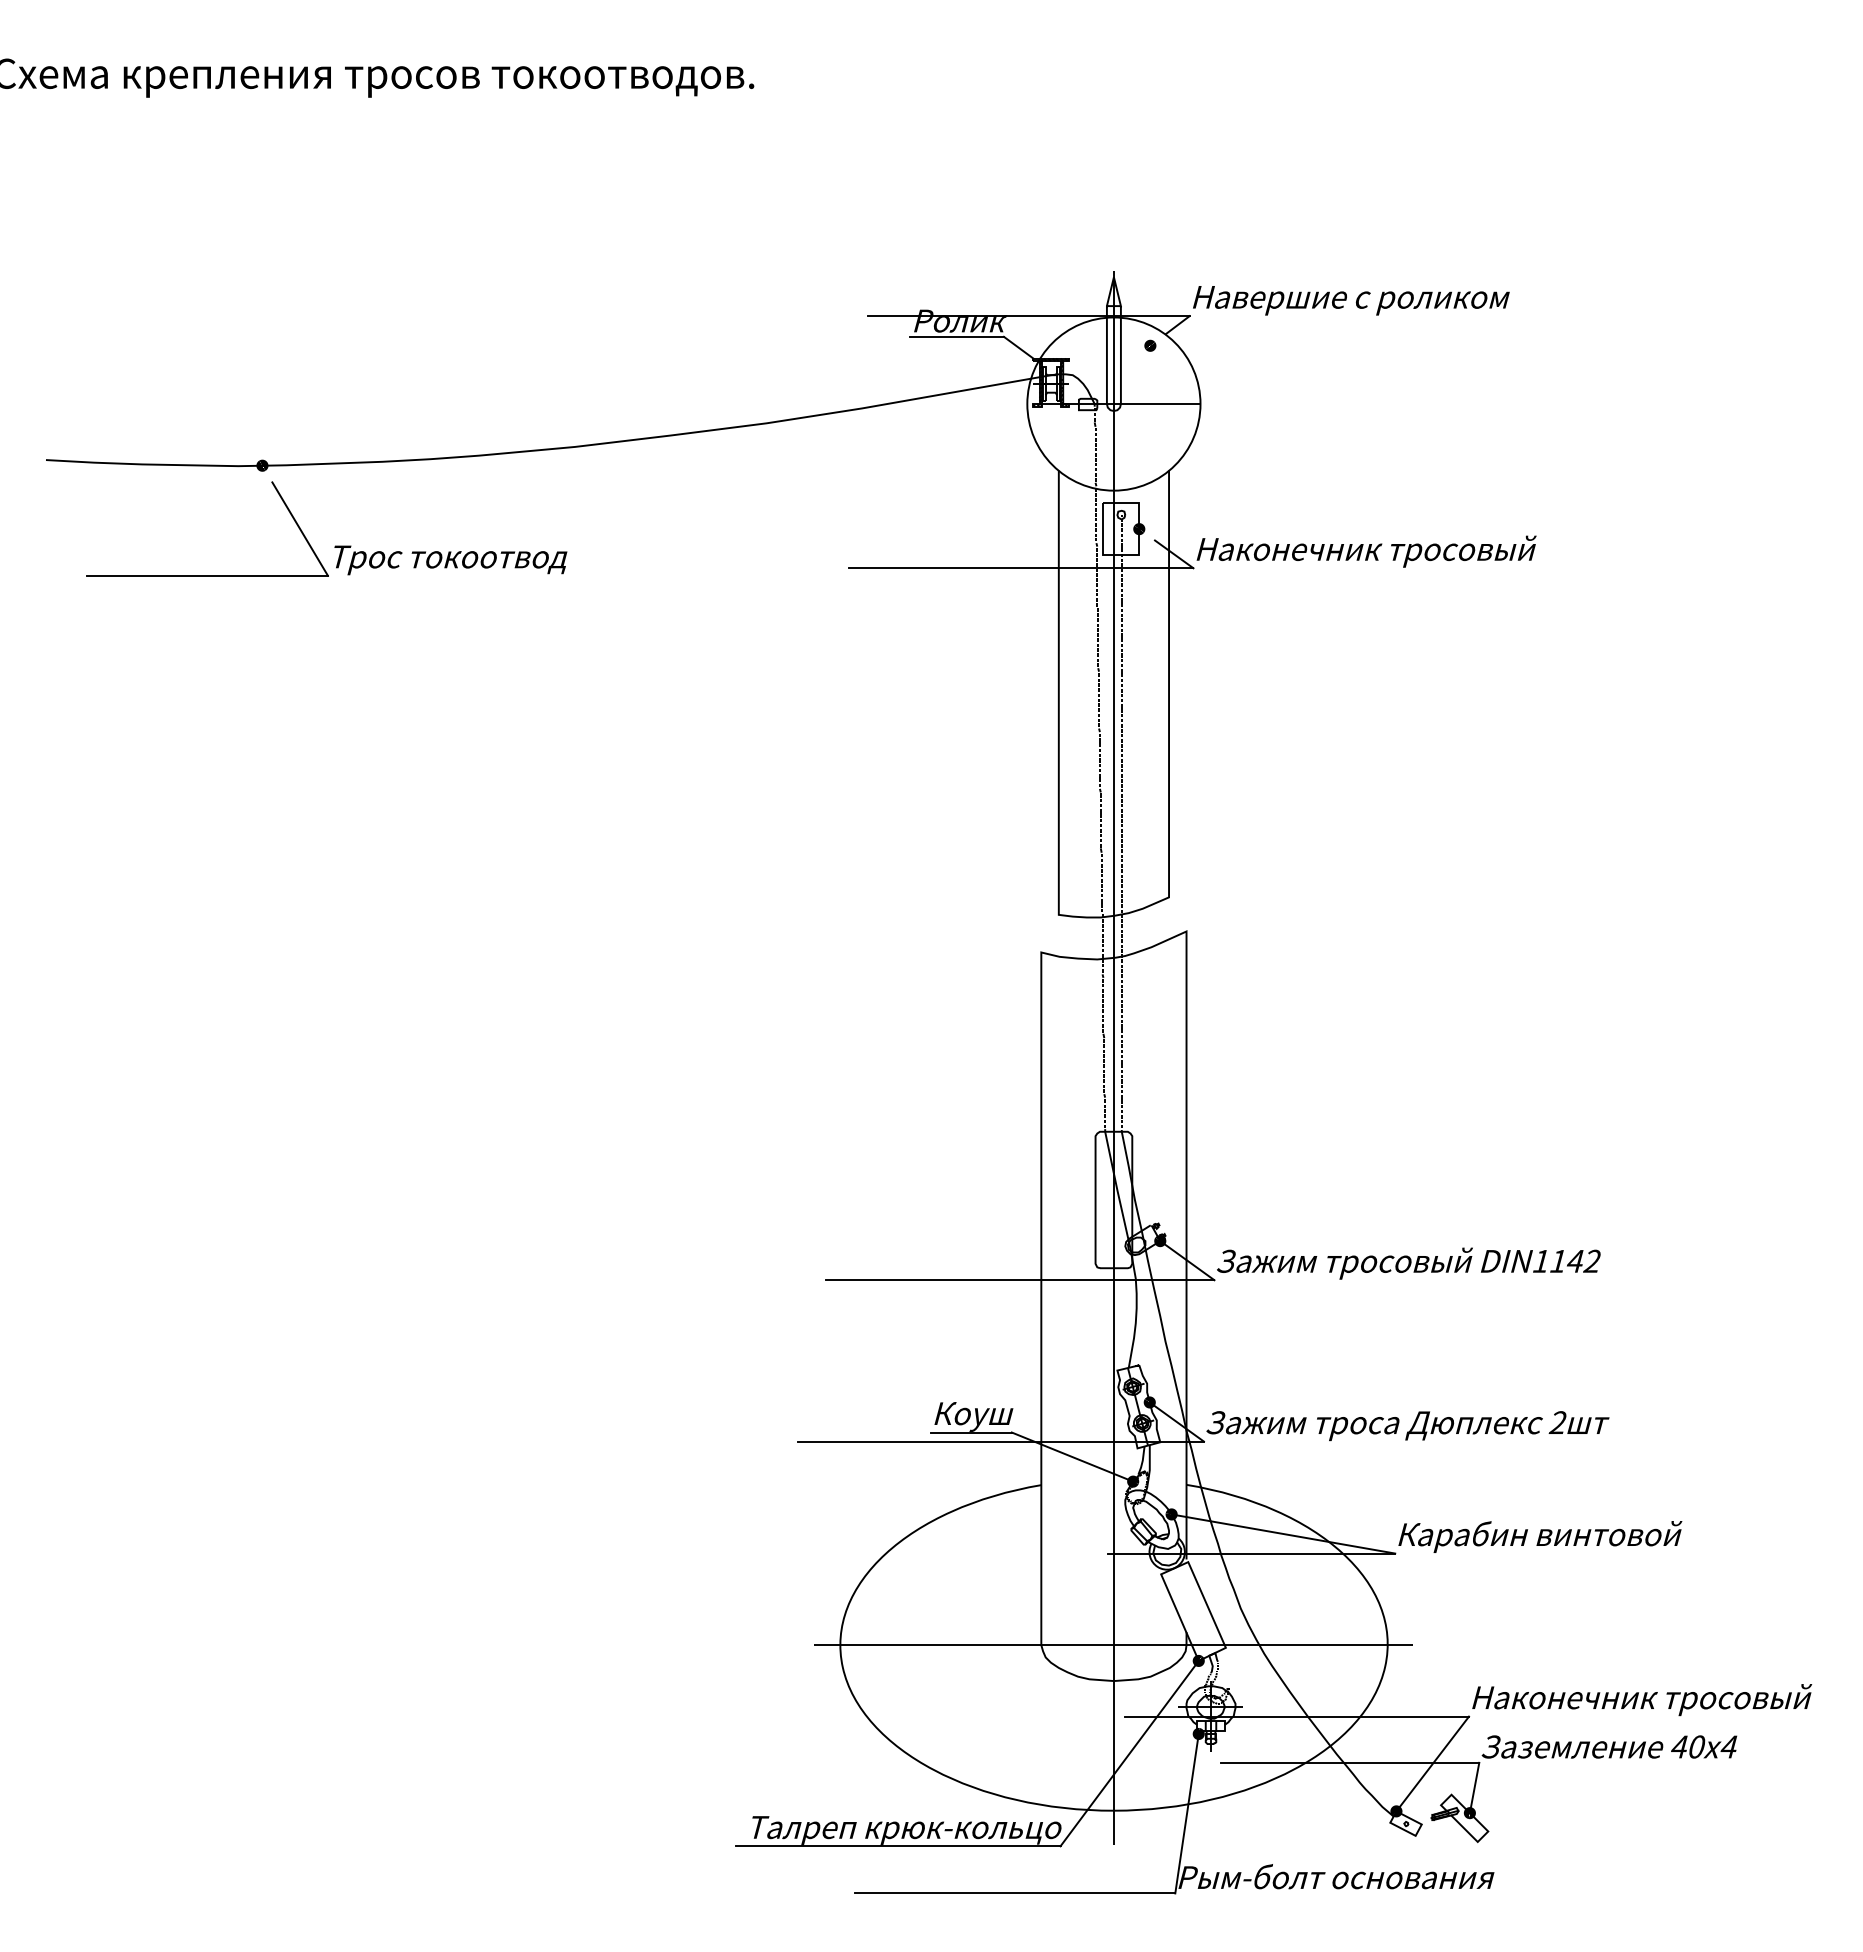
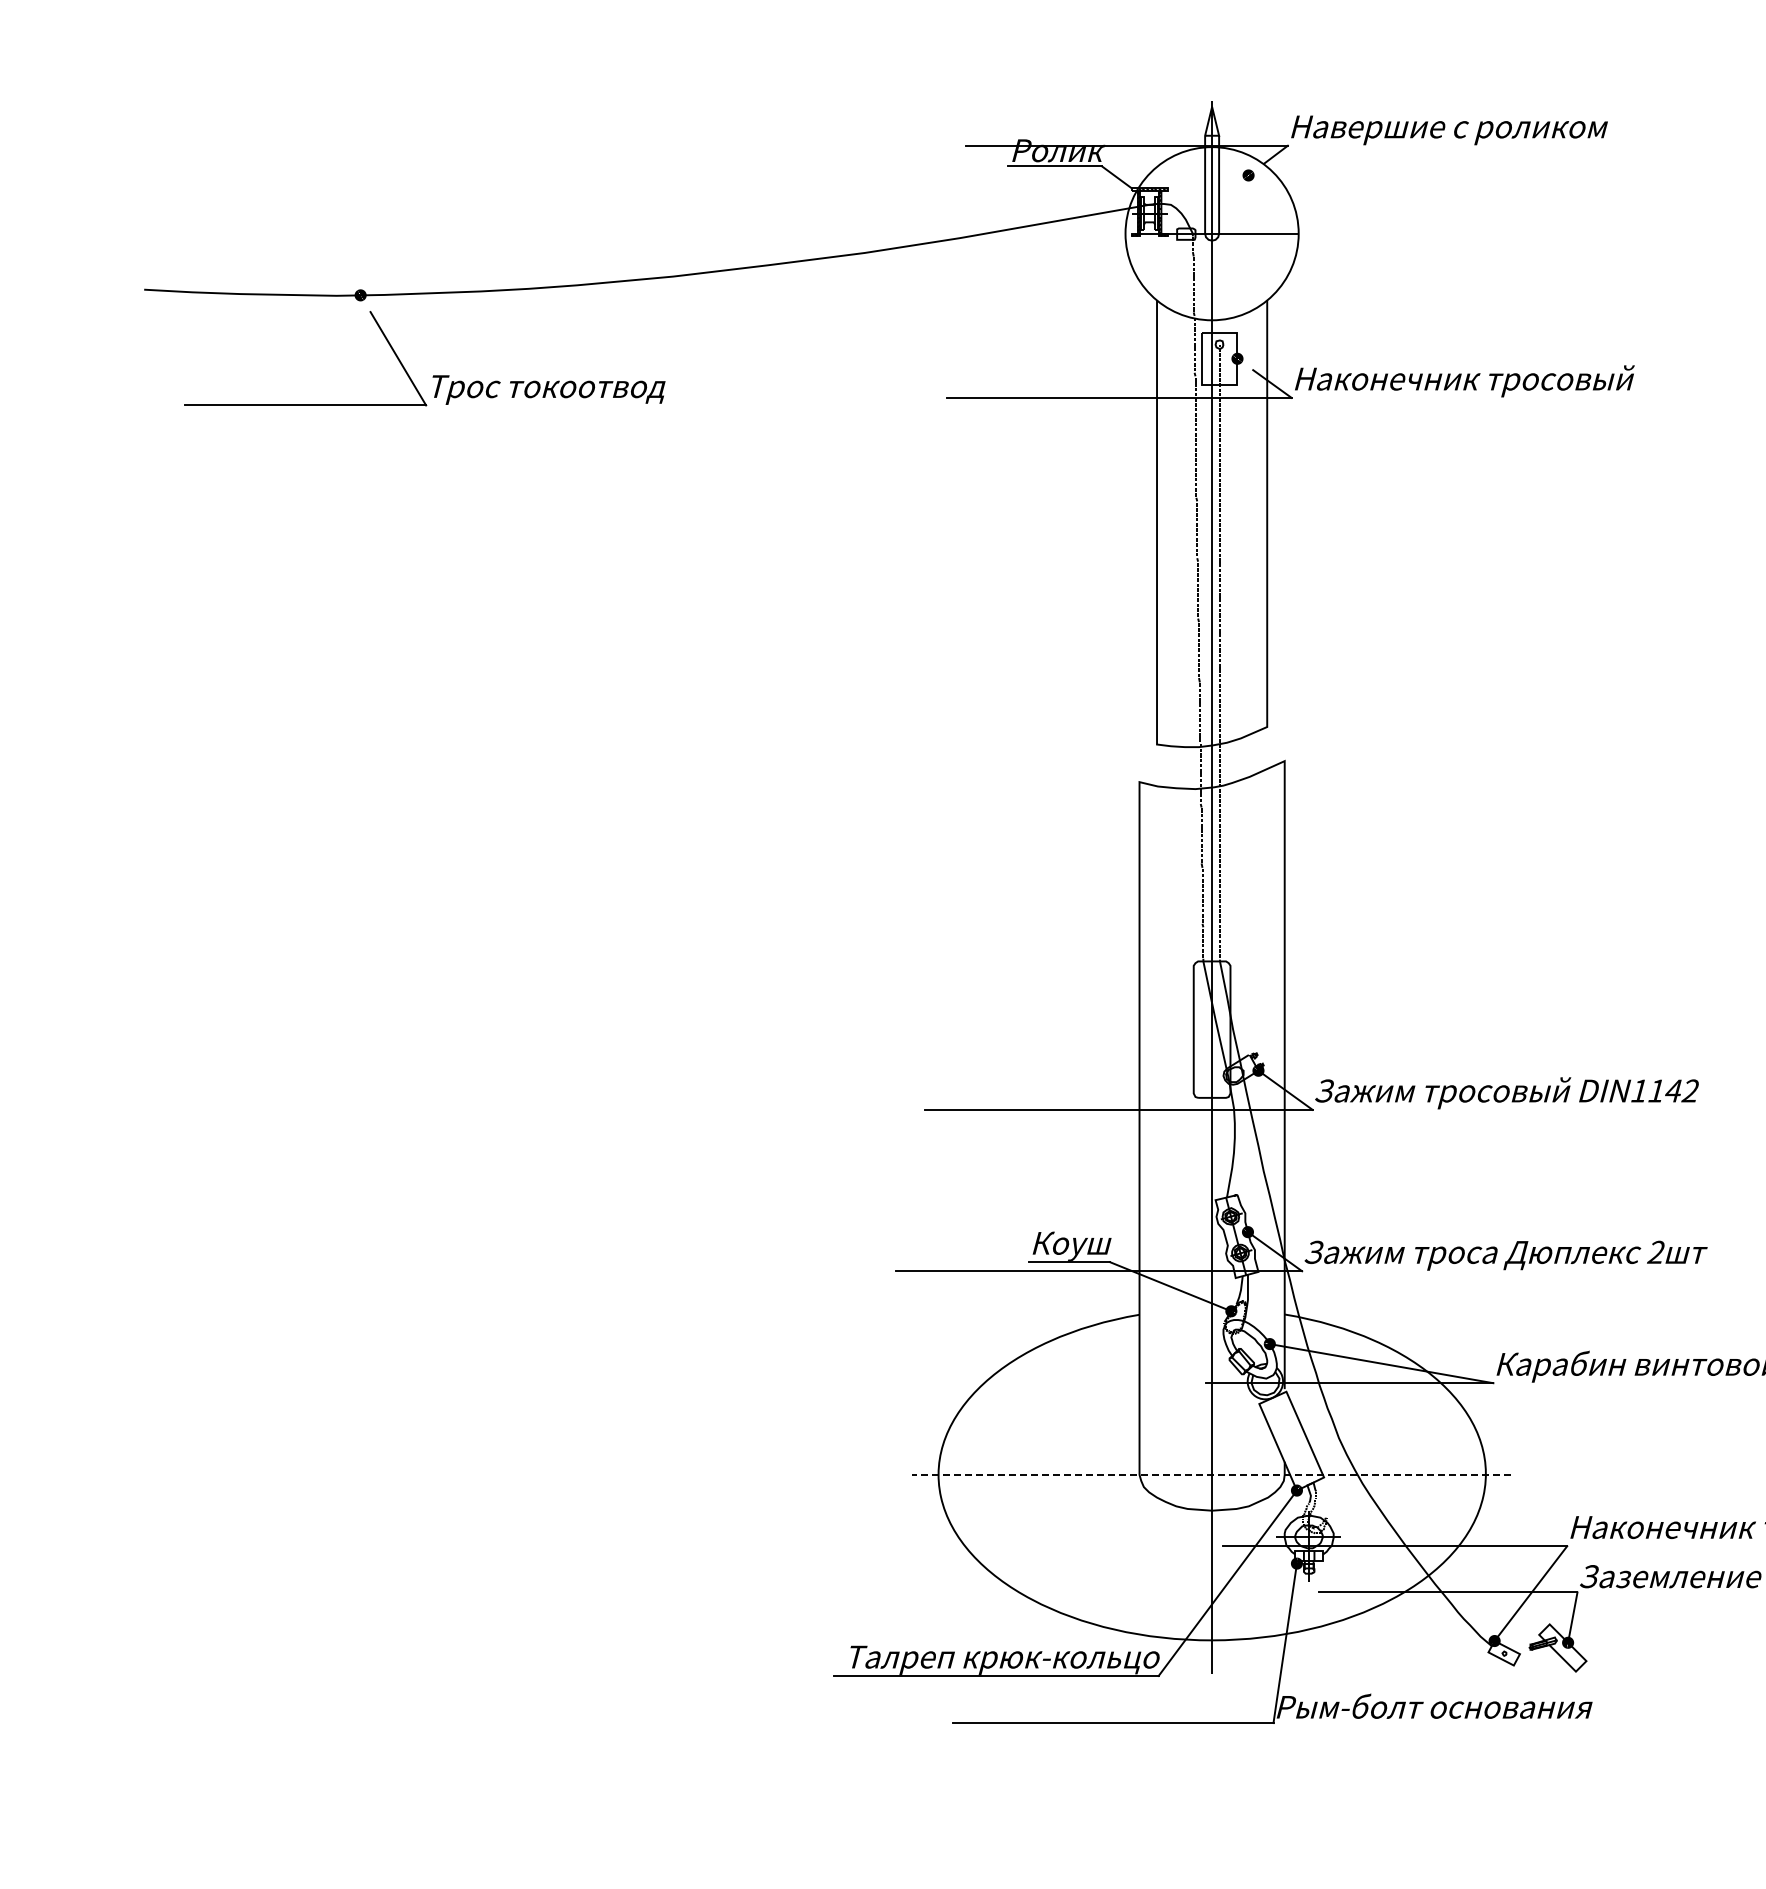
line: (1113, 1645) -> (1211, 1475), solid -> dashed

